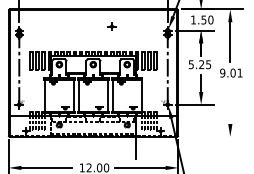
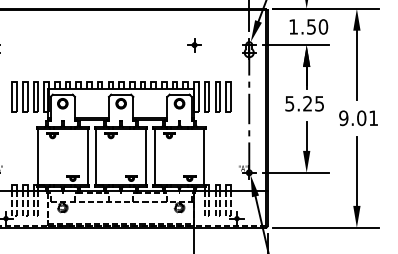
part: (111, 26) -> (193, 44), moved
line: (230, 103) -> (357, 170), added
line: (212, 136) -> (326, 227), added

